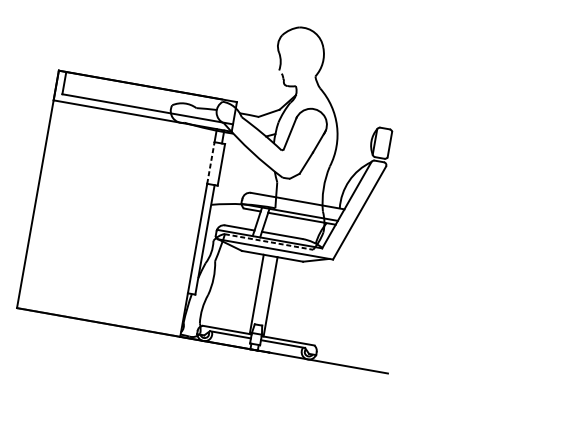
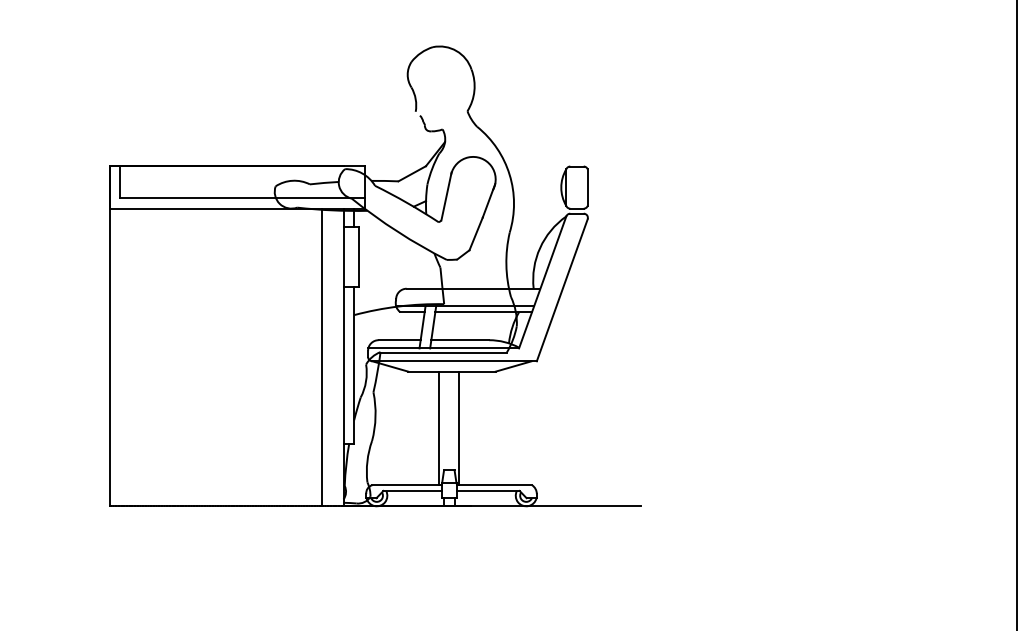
line: (210, 163) -> (343, 257), dashed -> solid
line: (183, 230) -> (322, 357), added
line: (269, 242) -> (444, 352), dashed -> solid

